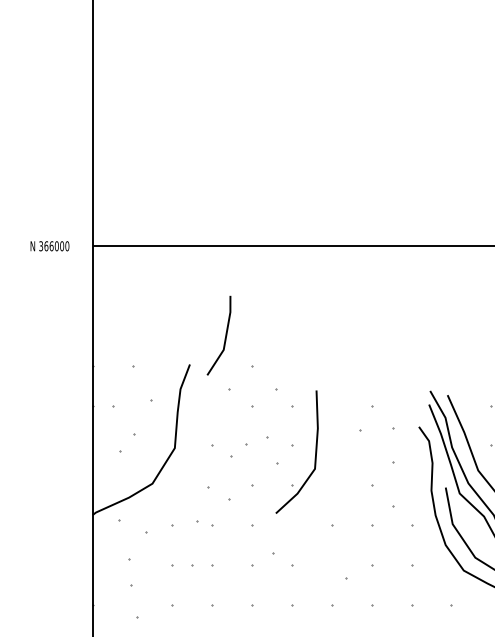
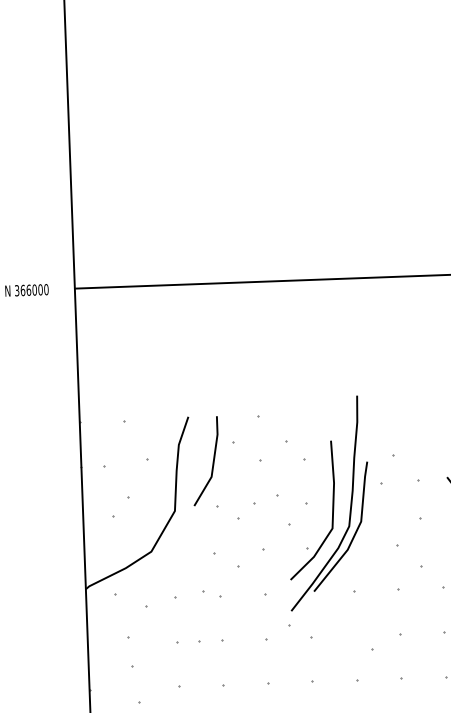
line: (224, 338) -> (212, 464), moved
part: (331, 446) -> (350, 502), added

